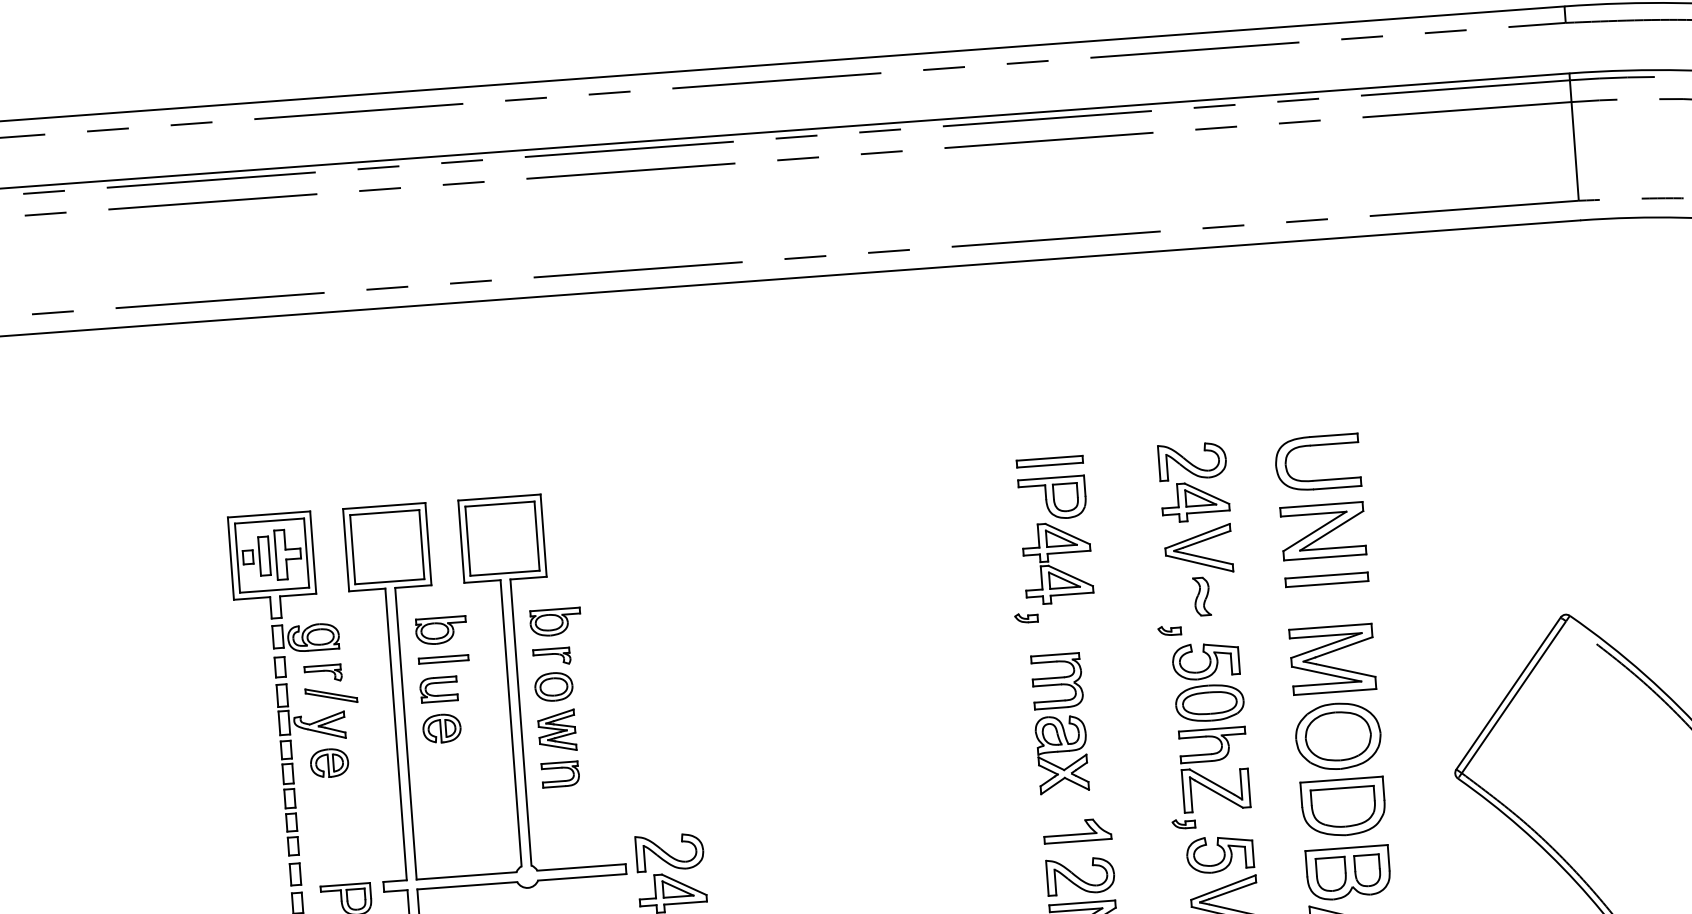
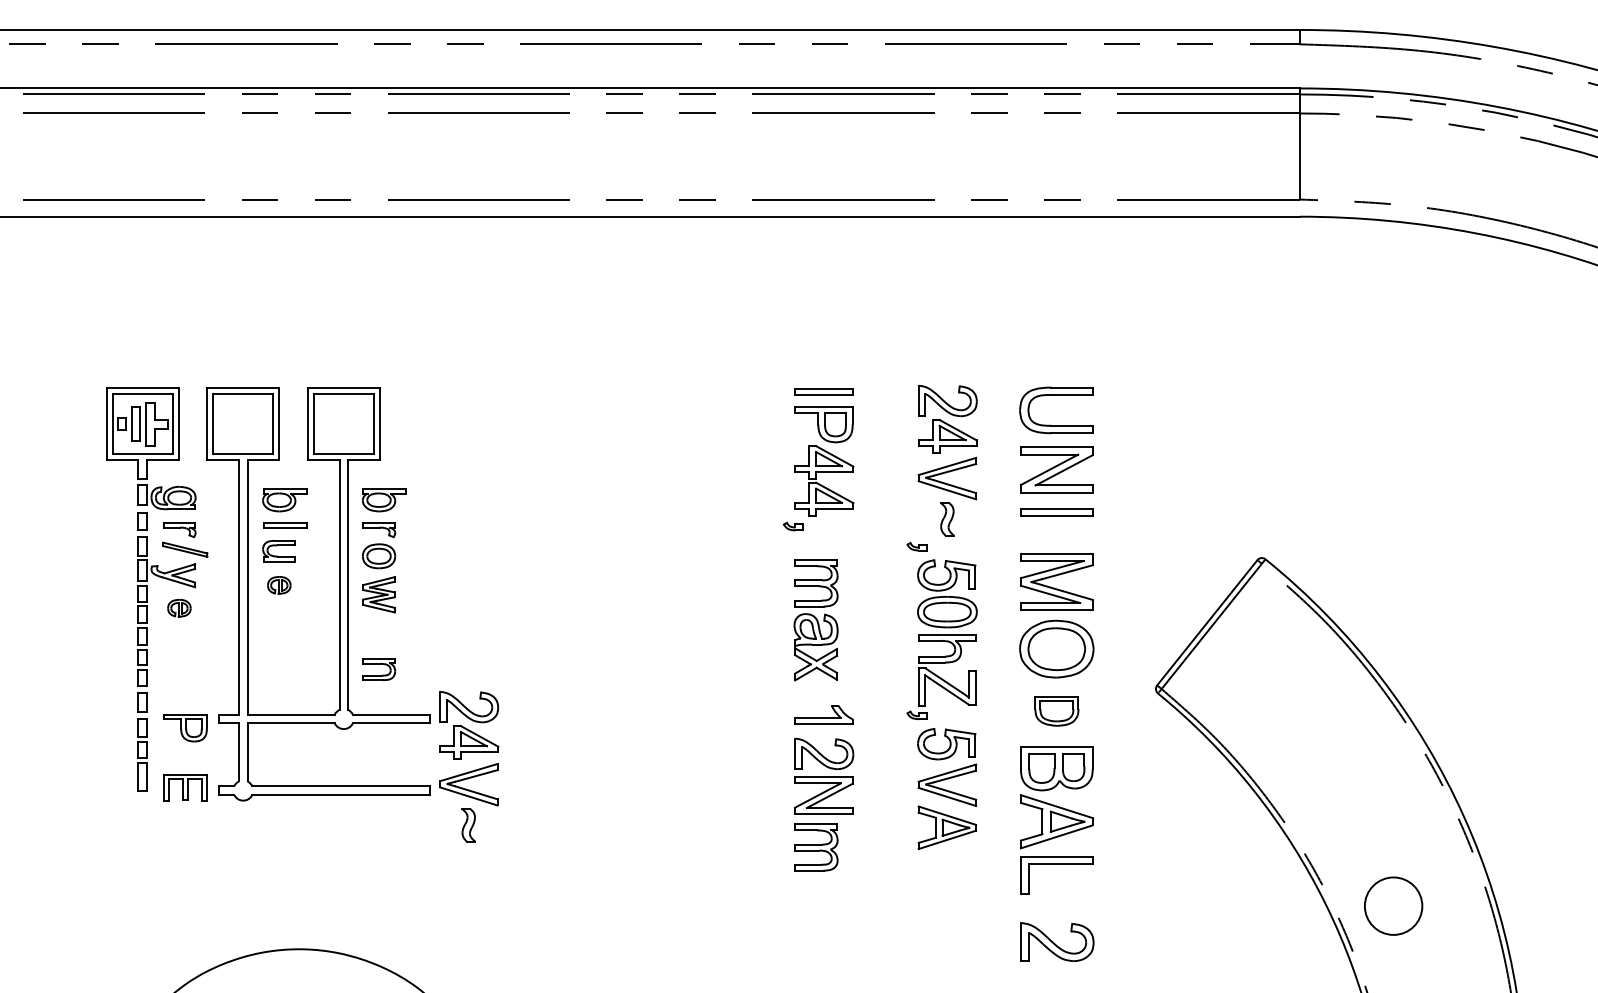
part: (442, 728) -> (279, 585), size x0.7
part: (329, 763) -> (179, 608), size x0.7
part: (560, 774) -> (379, 669), moved
part: (1343, 807) -> (1056, 711), size x0.6

